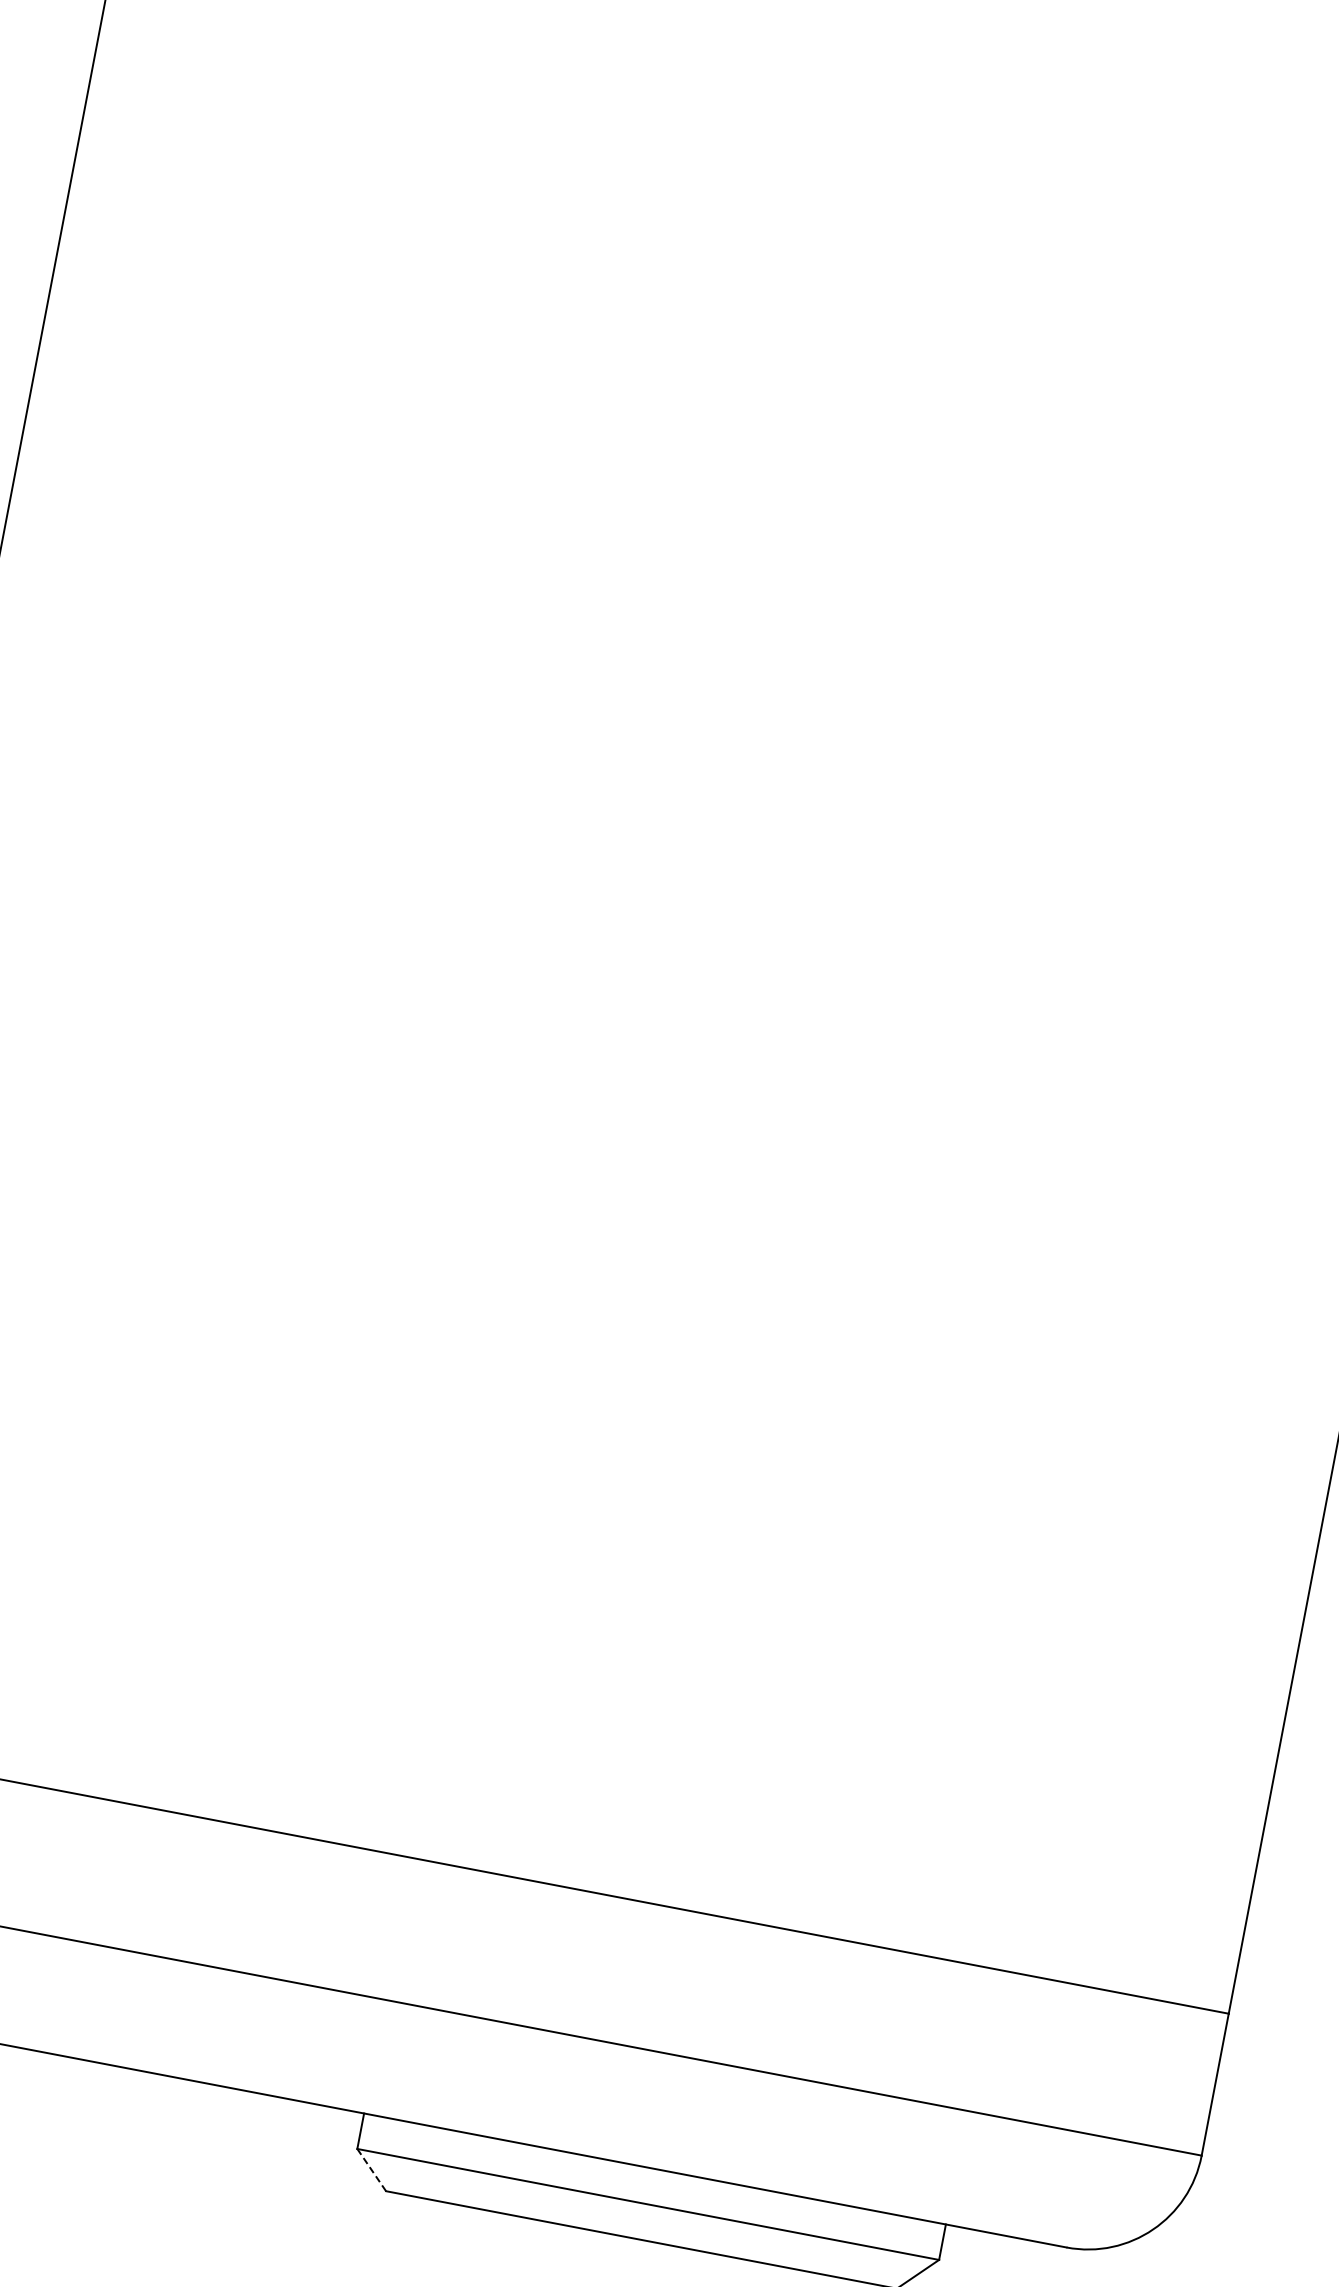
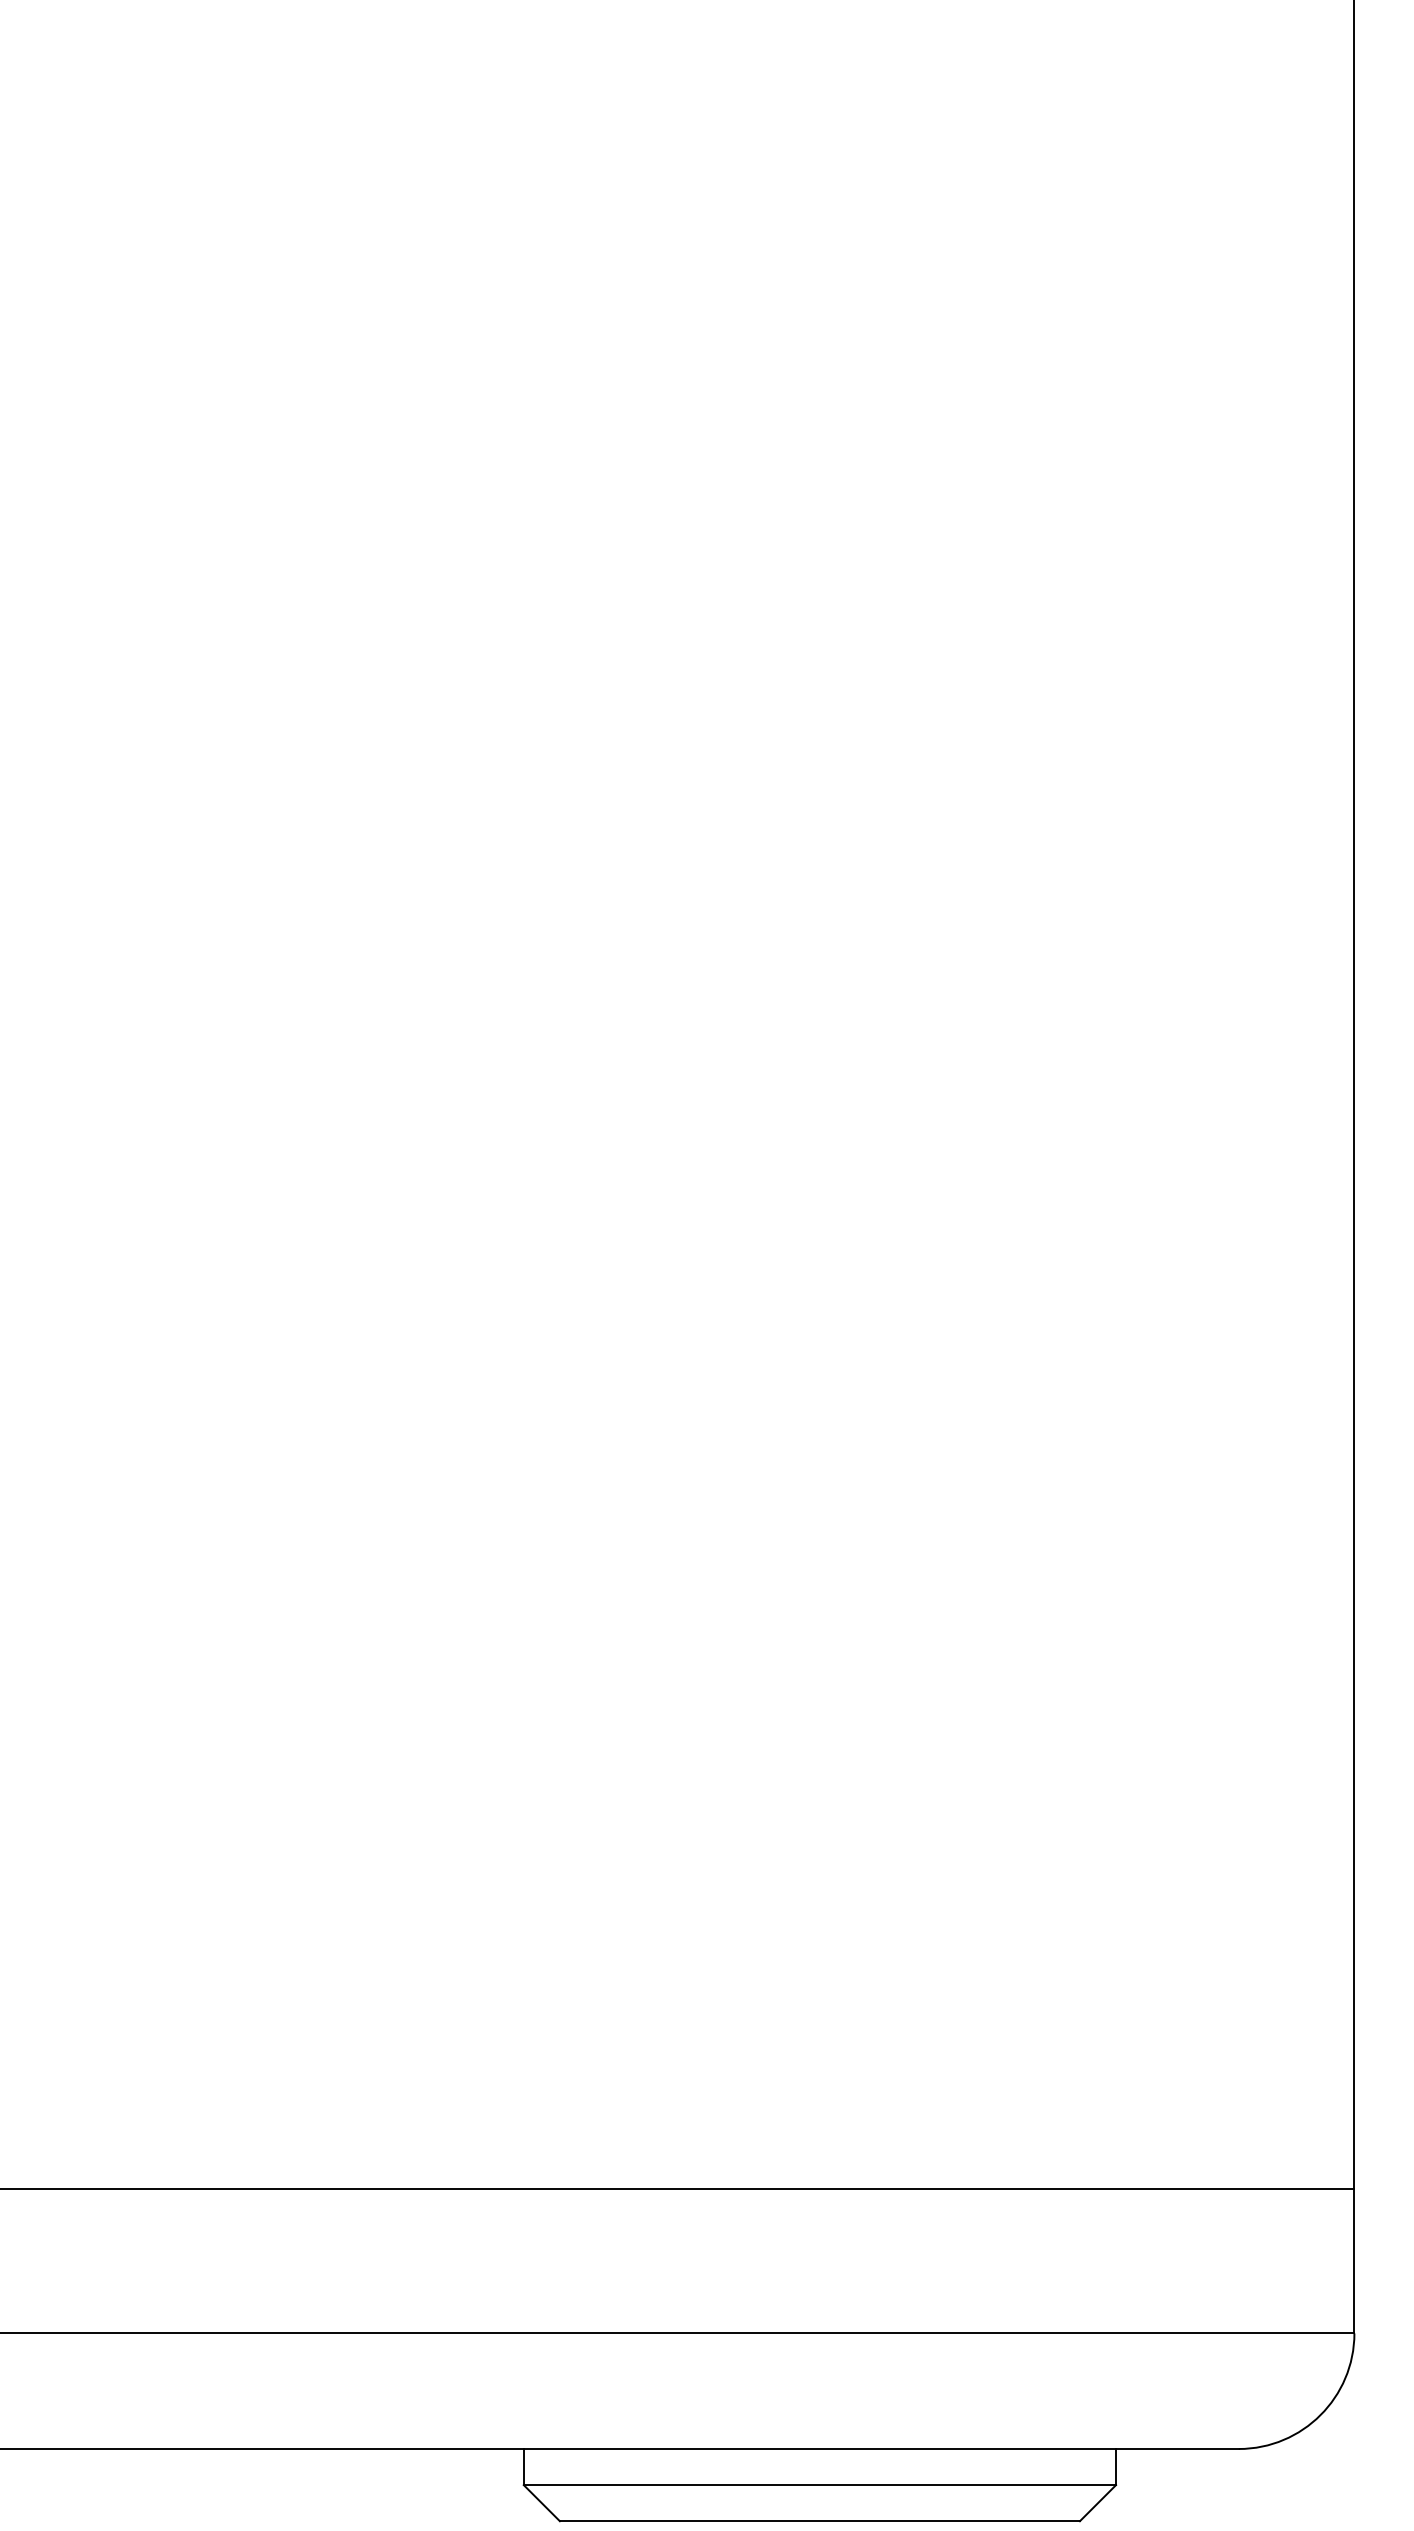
line: (371, 2170) -> (541, 2503), dashed -> solid

